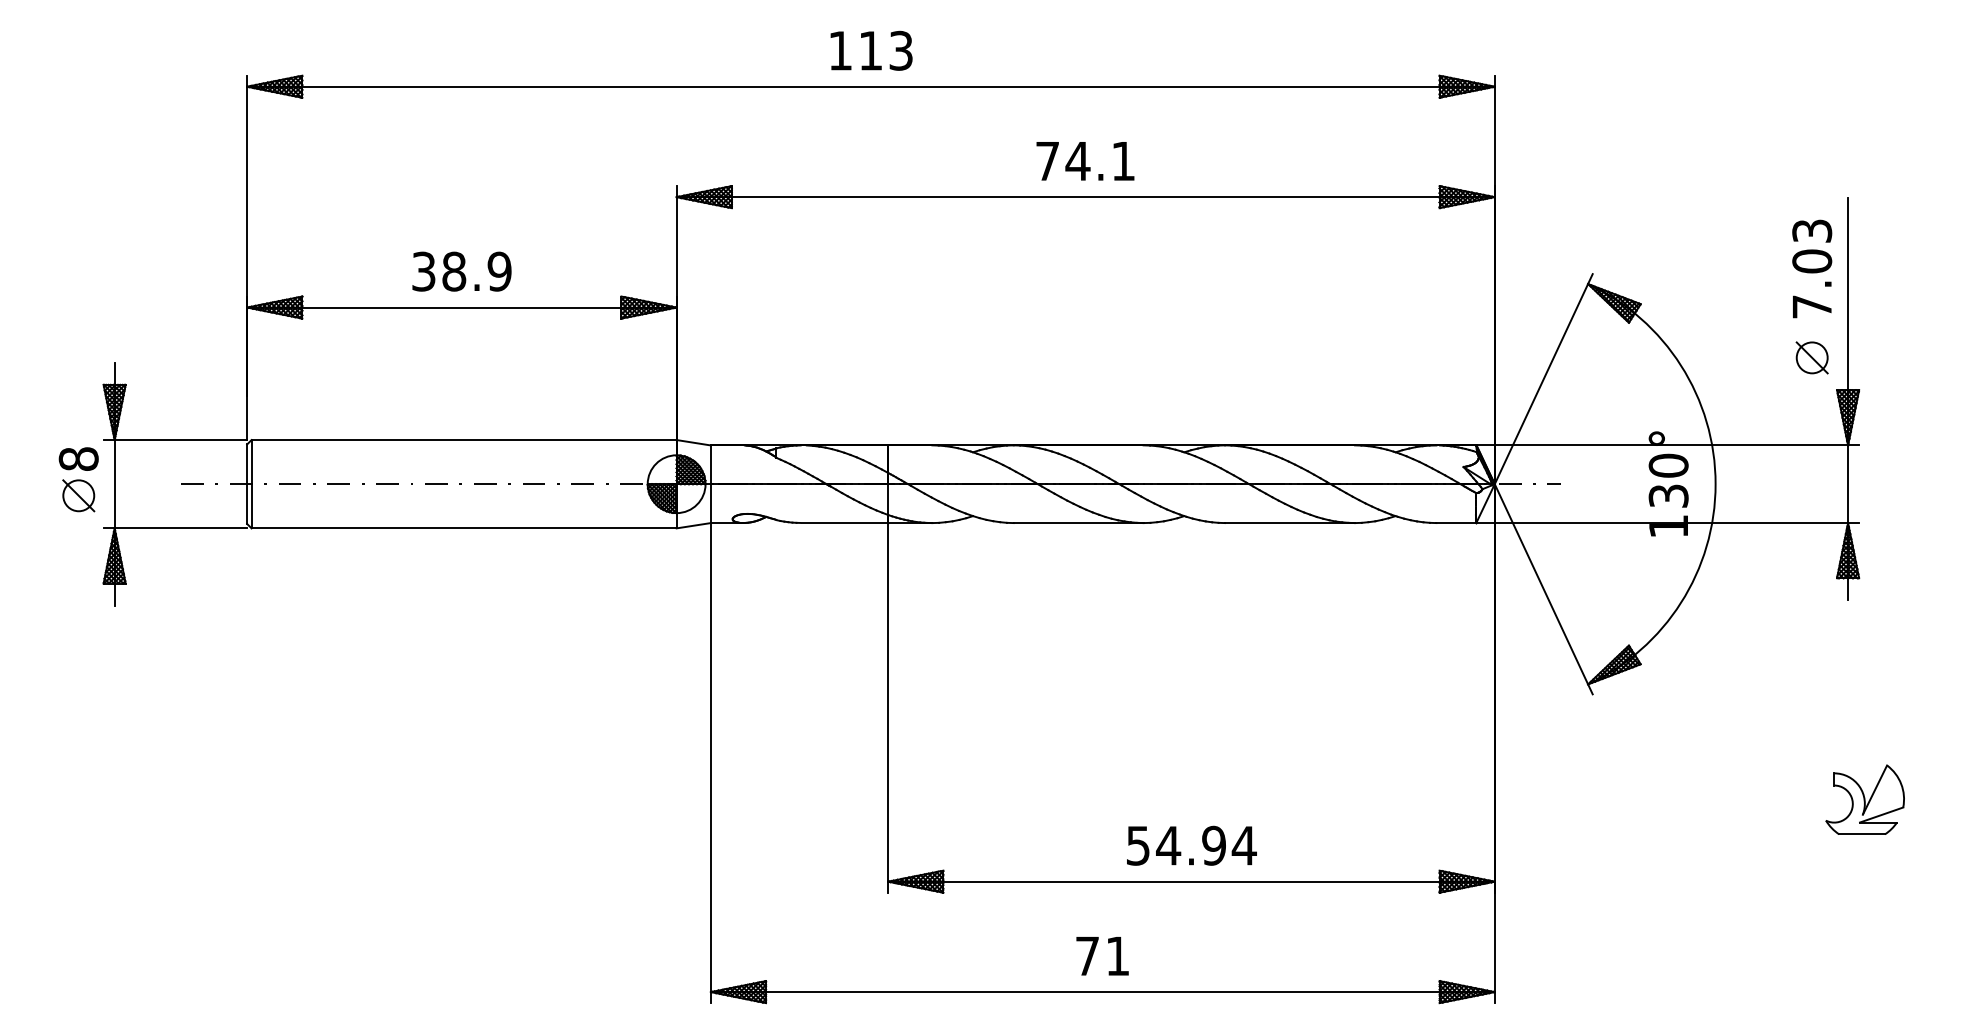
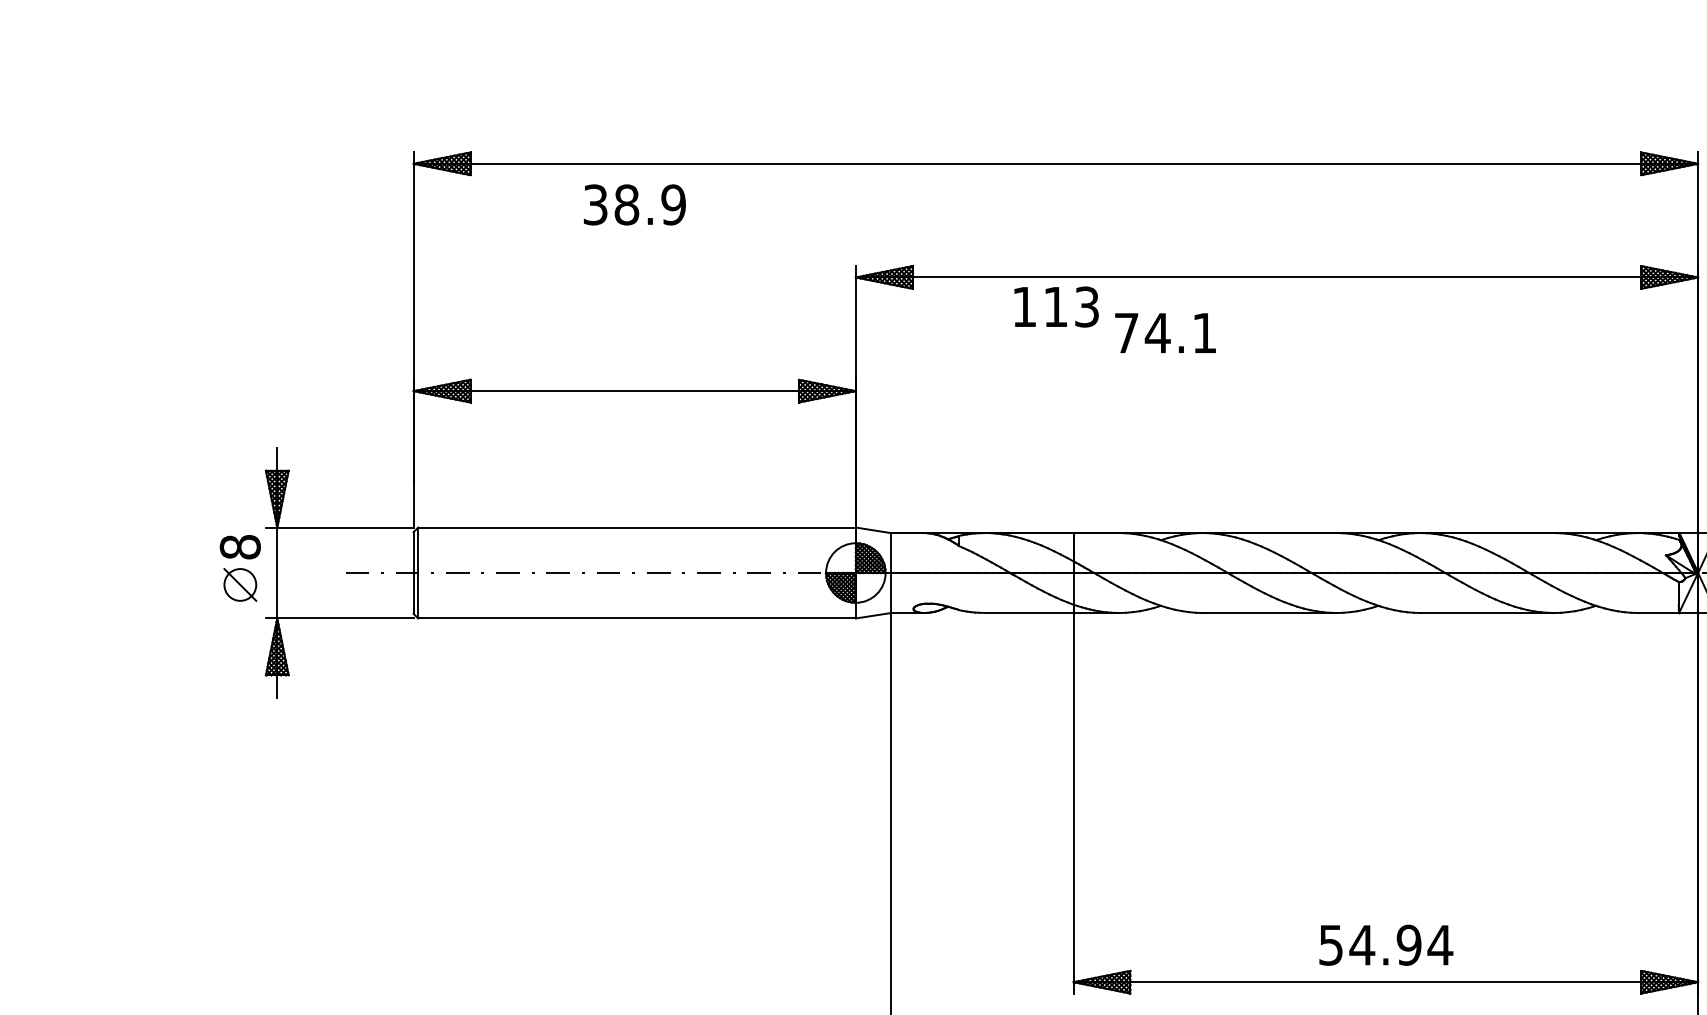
text: (871, 50) -> (1056, 306), moved
text: (1085, 161) -> (1165, 333), moved
text: (461, 271) -> (634, 204), moved

